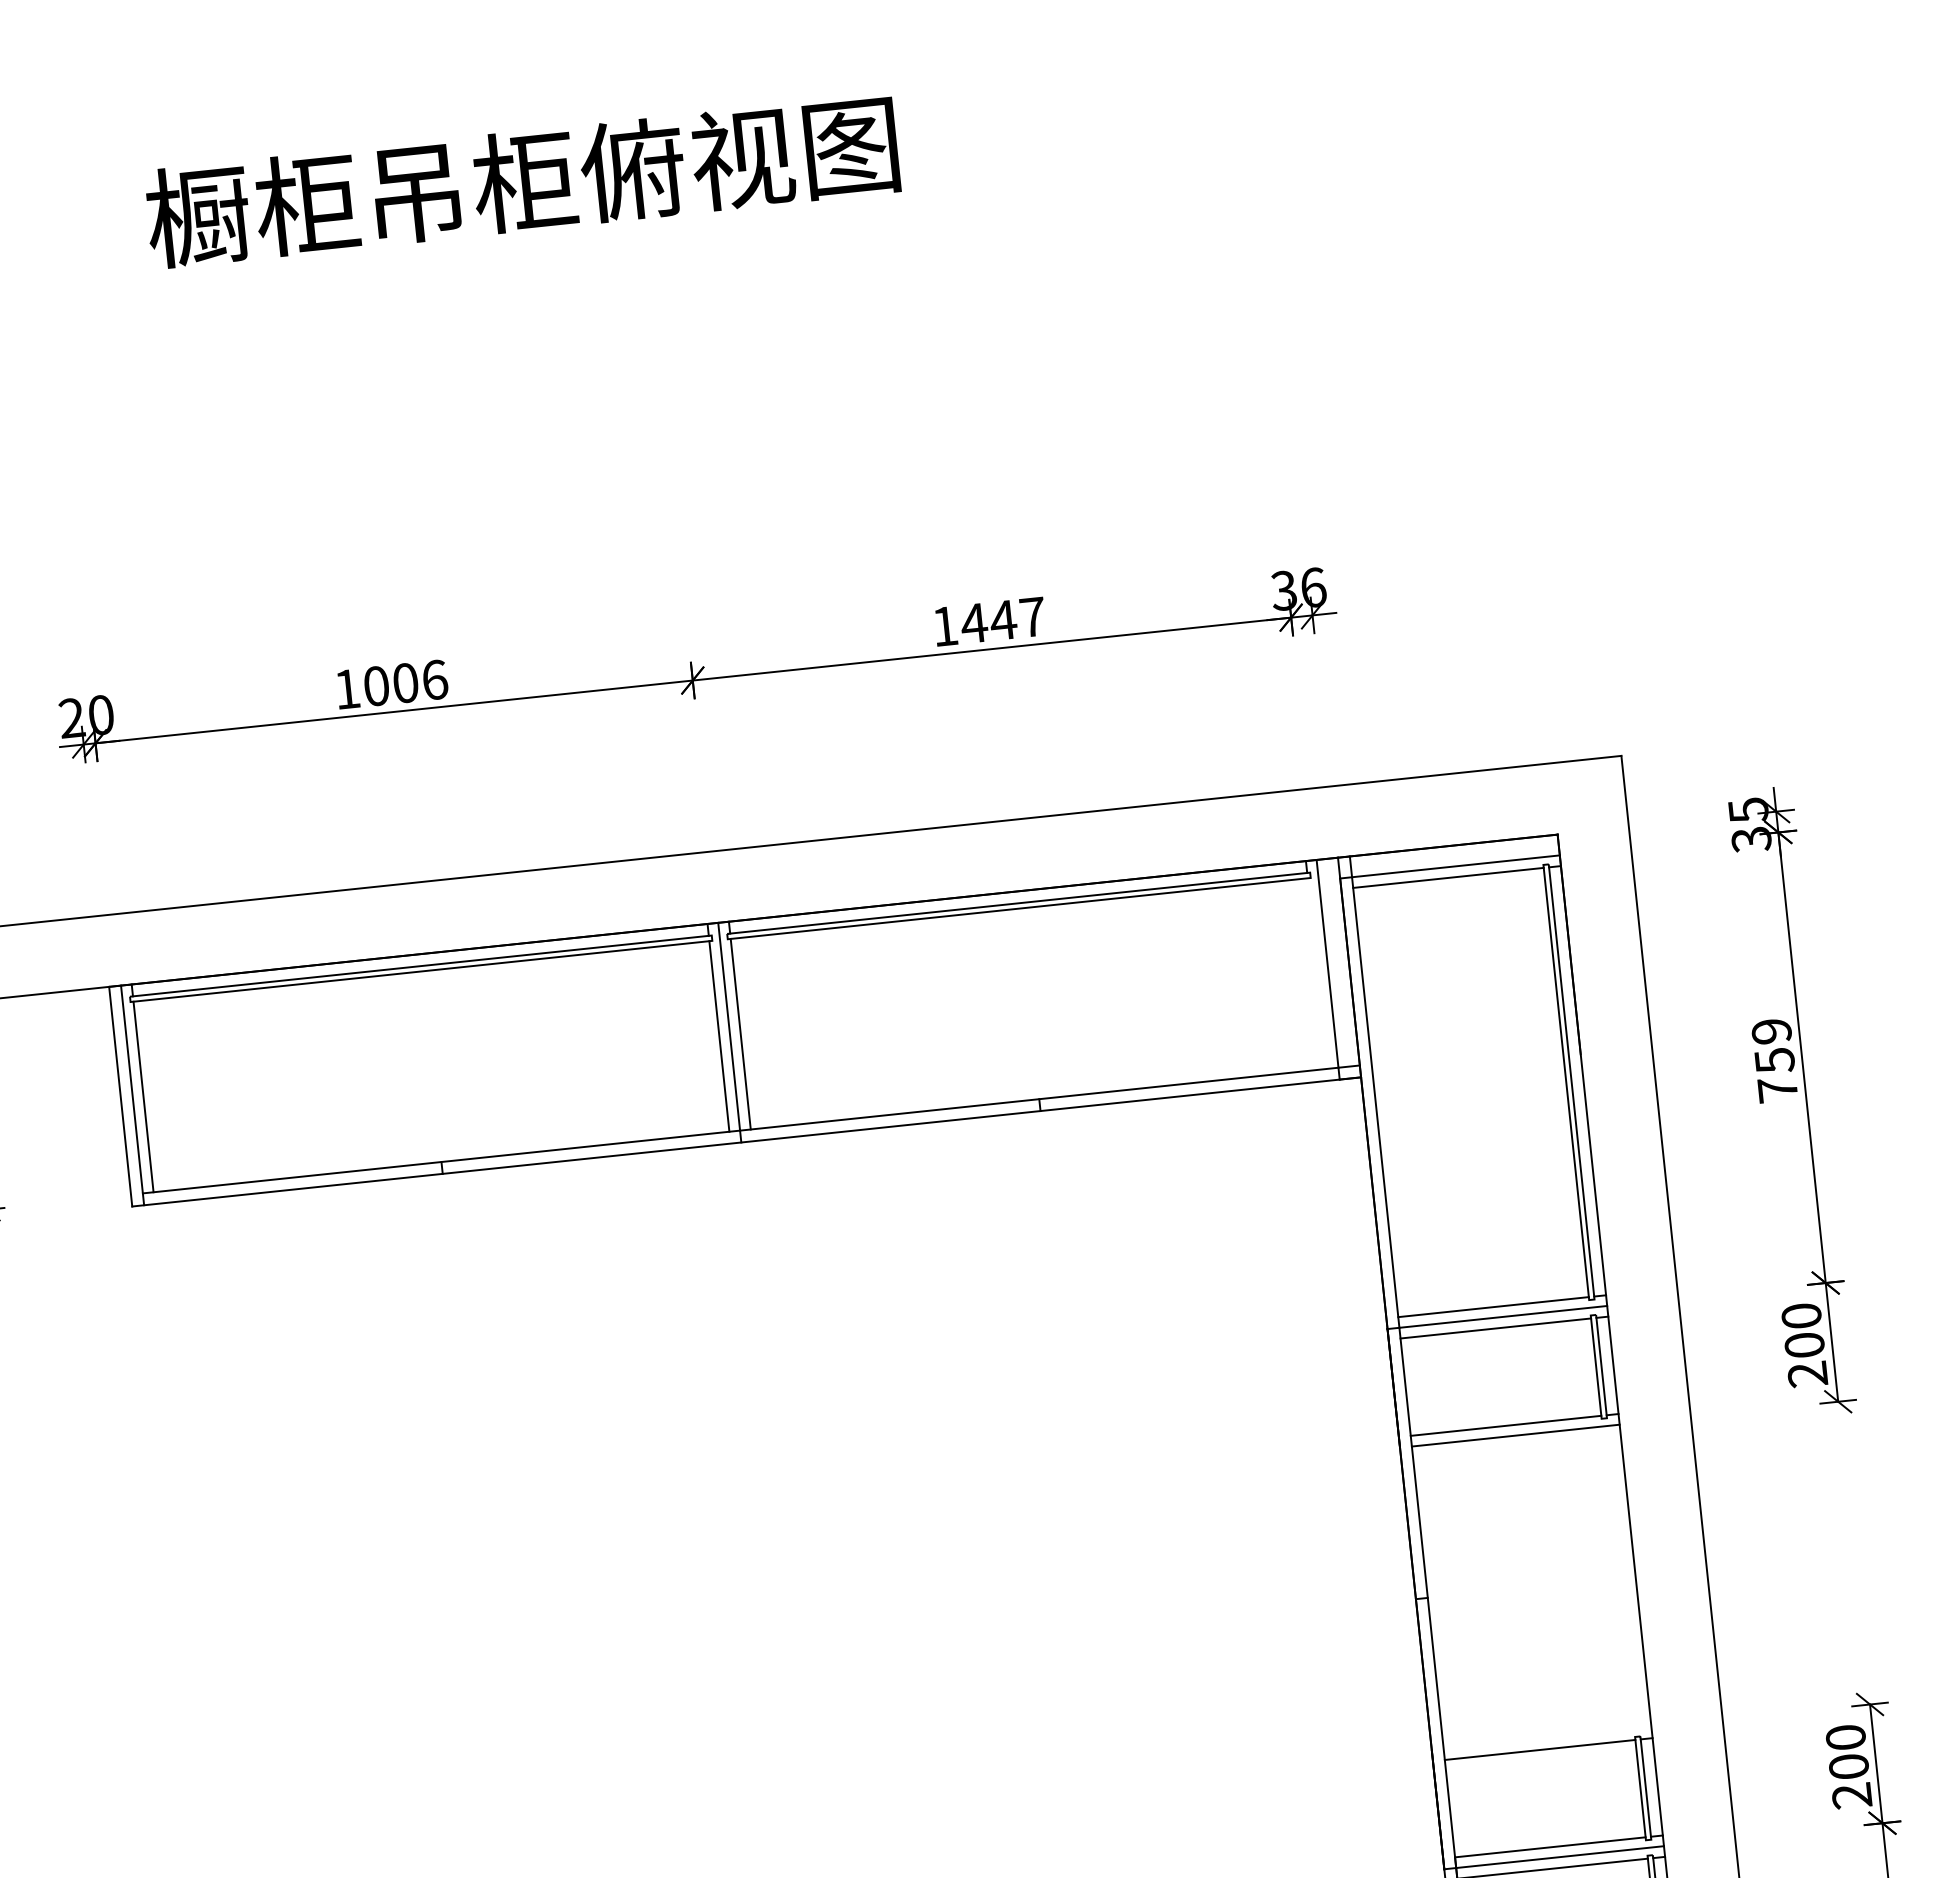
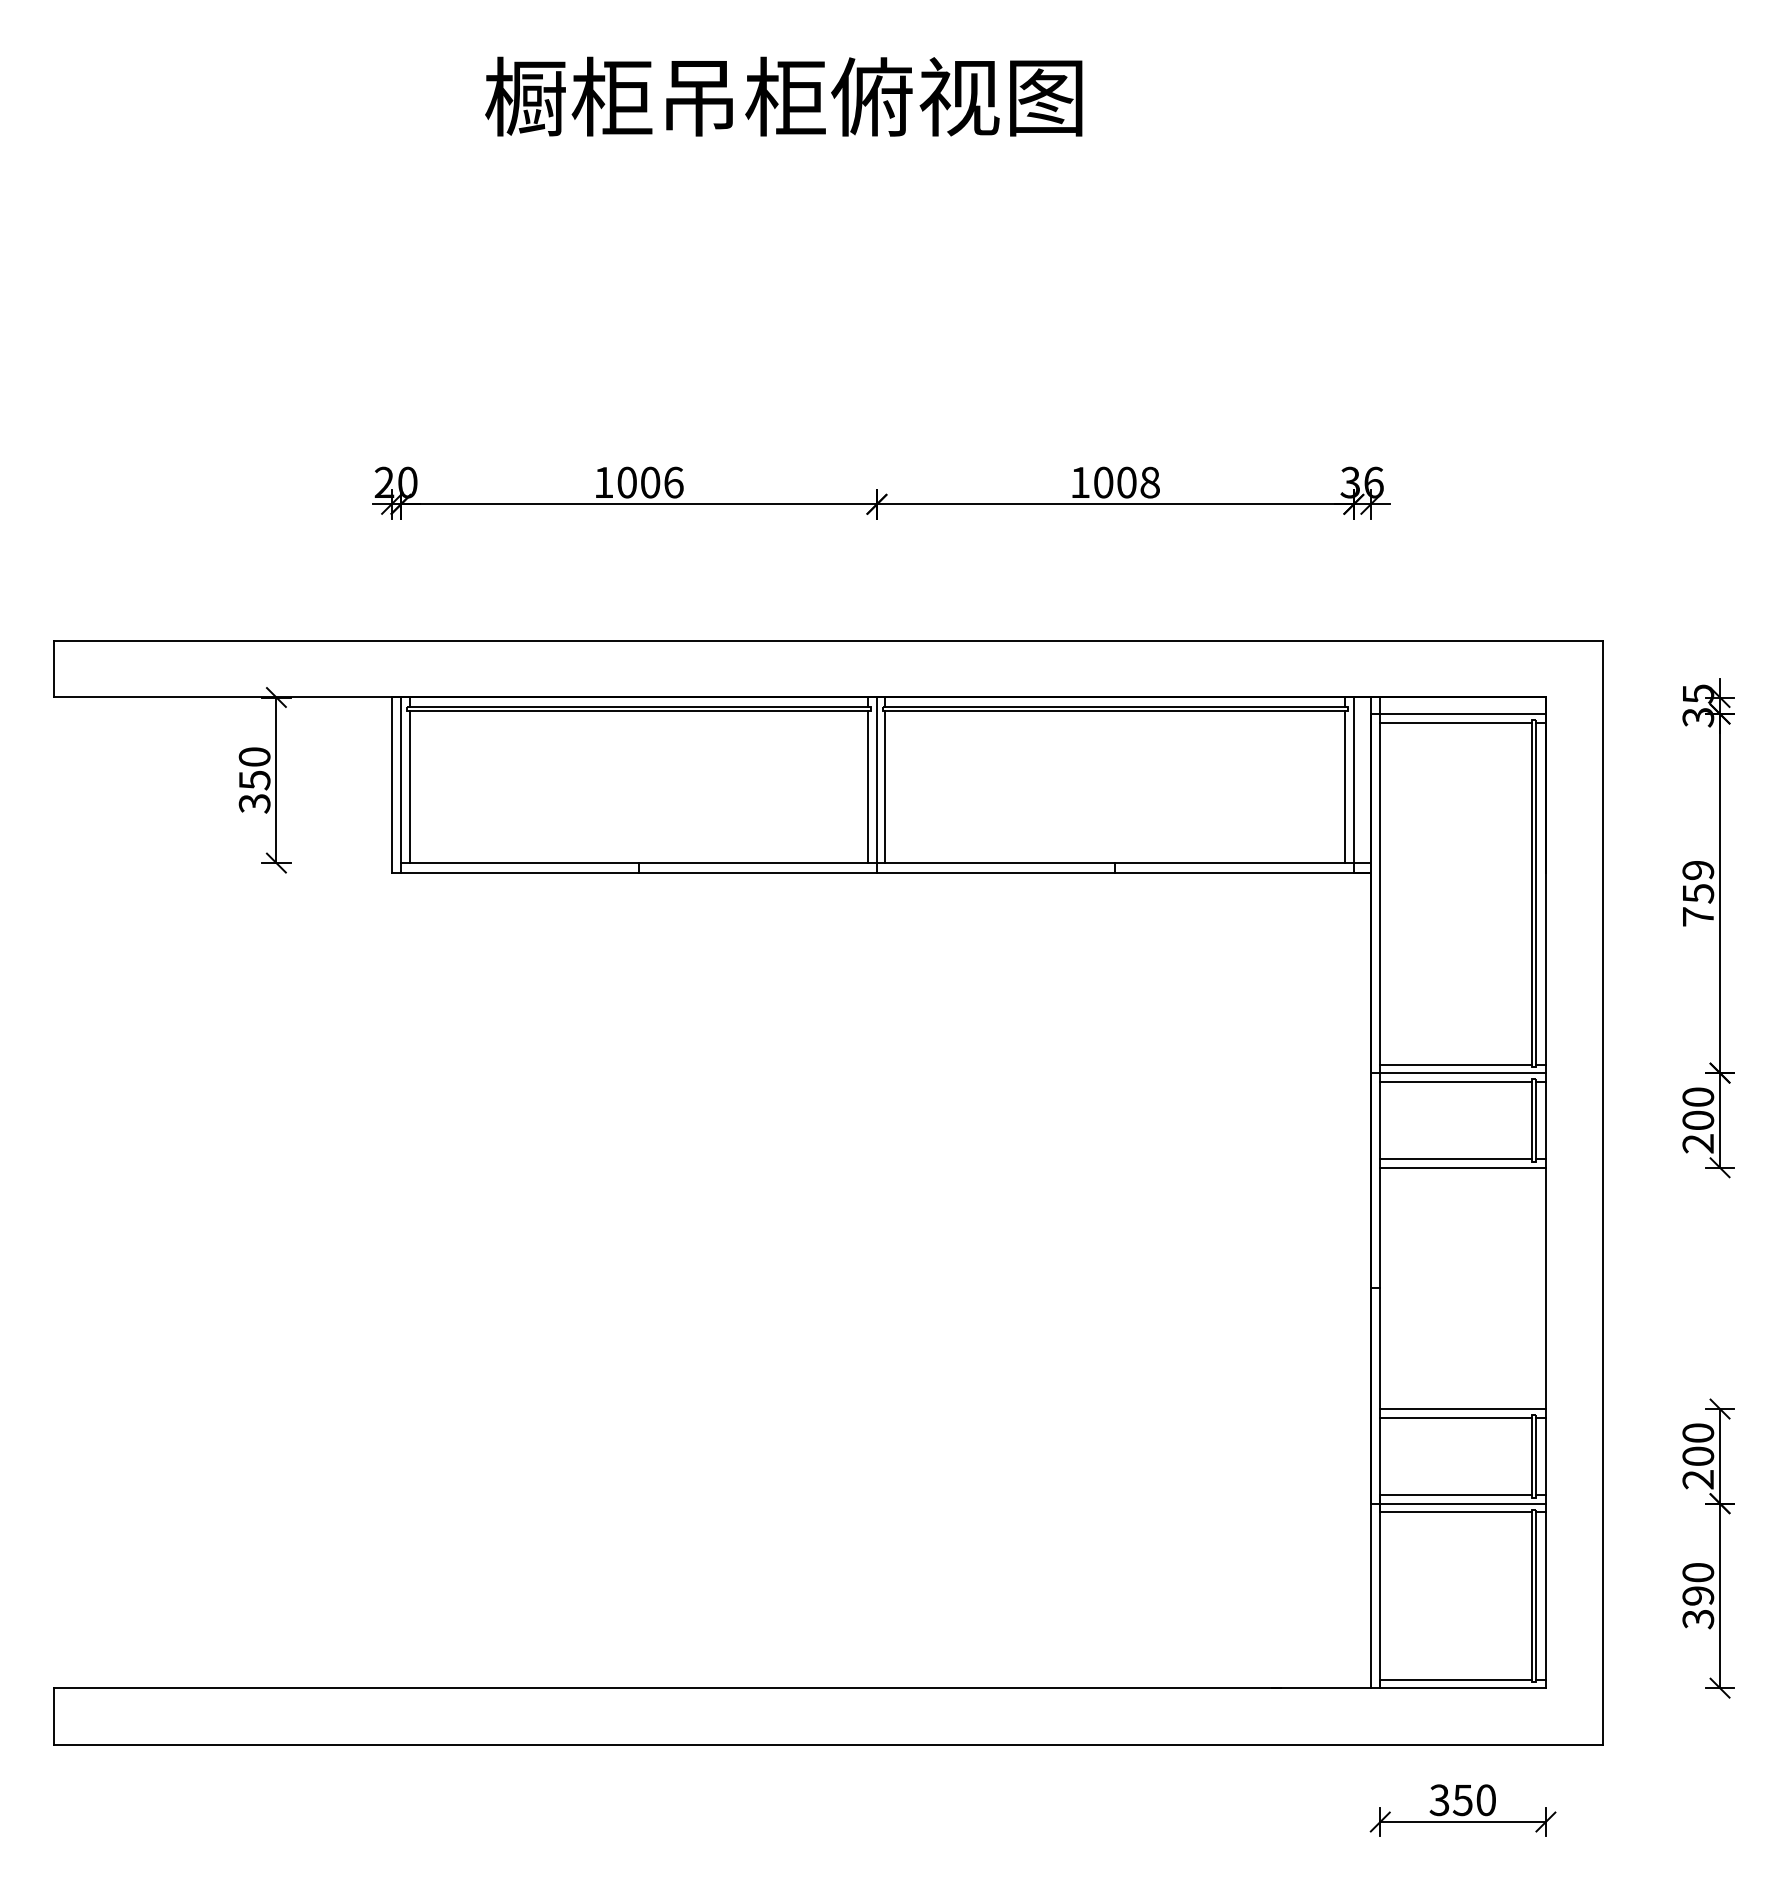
text: (1003, 620) -> (1126, 482), 1447 -> 1008
line: (1318, 973) -> (1345, 787), added
line: (1546, 1739) -> (1462, 1409), added

